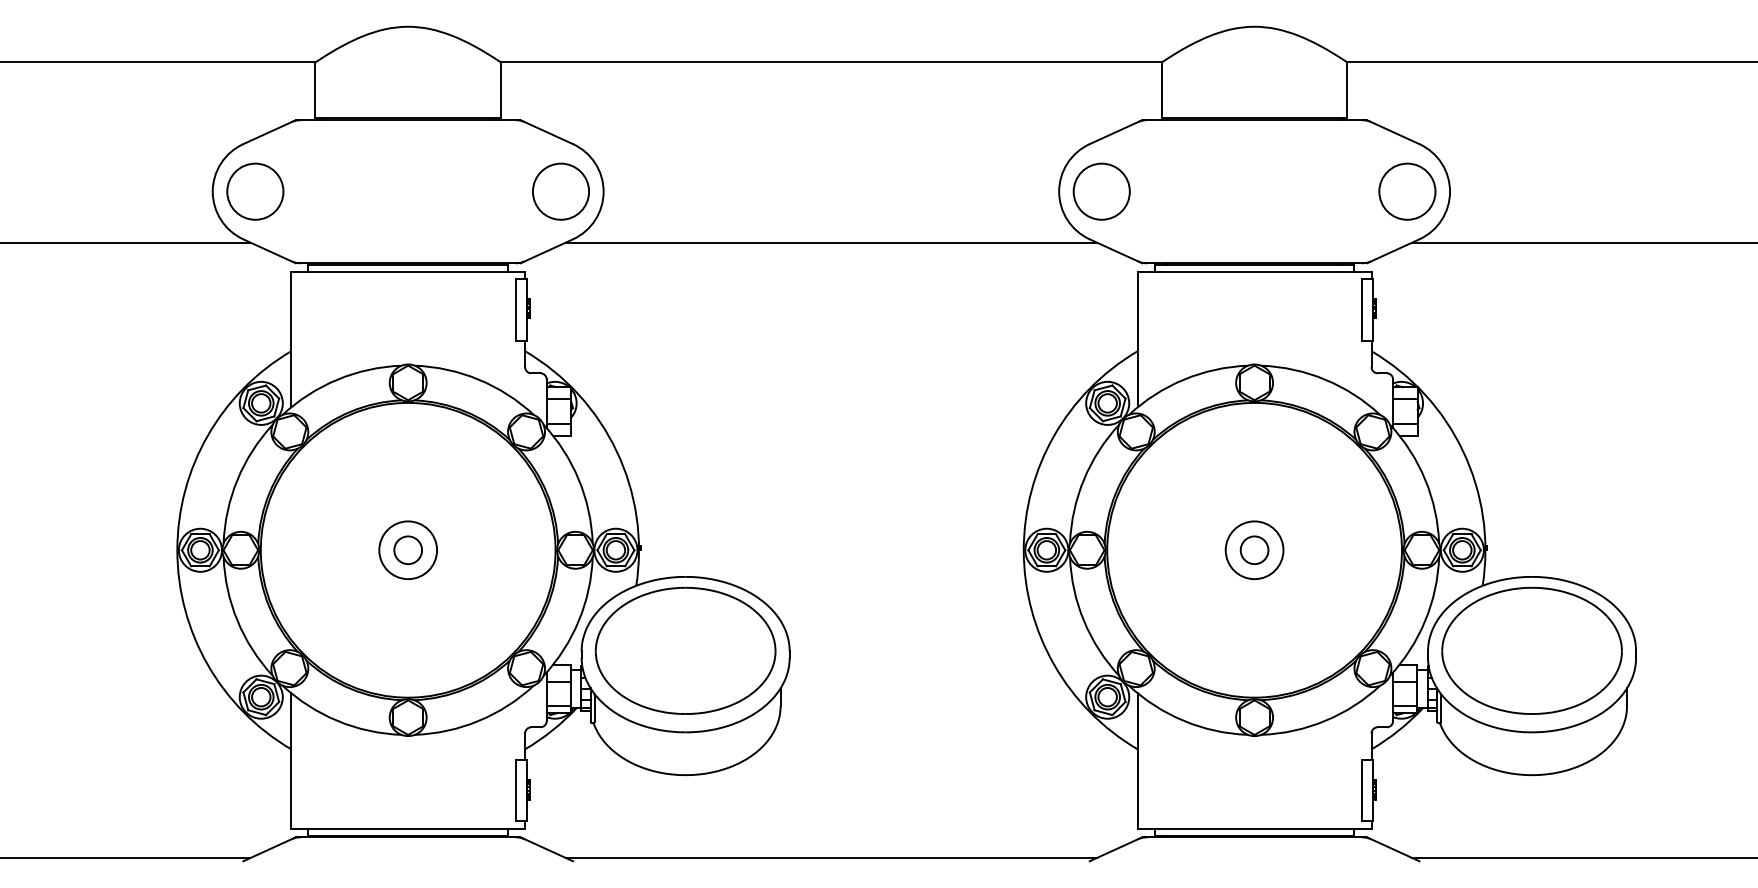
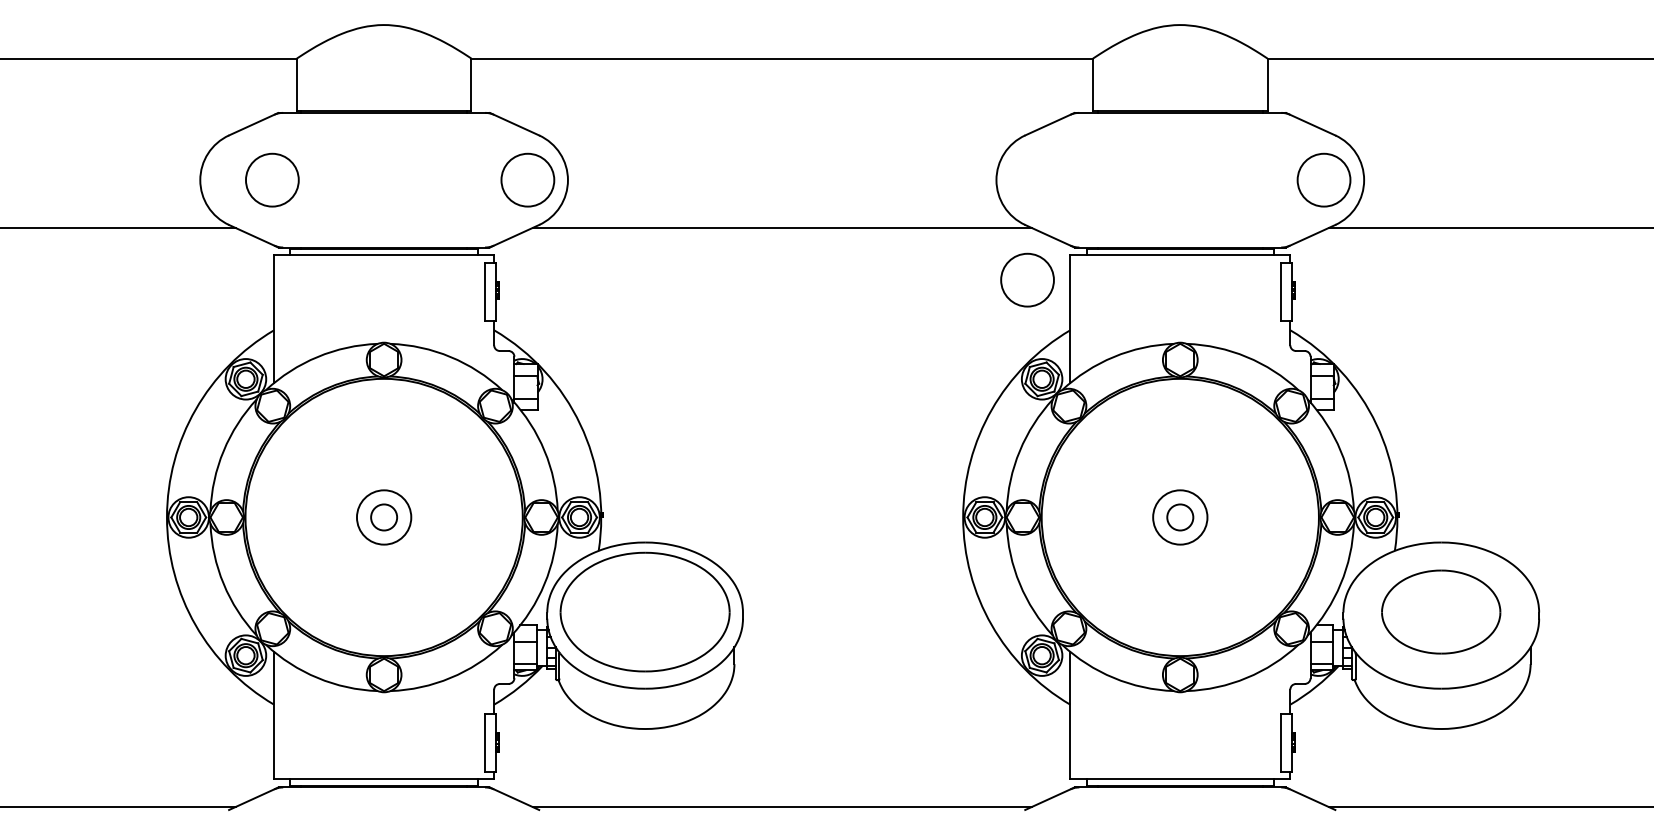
circle: (255, 190) -> (272, 179), moved
circle: (1101, 190) -> (1027, 279), moved
part: (1531, 650) -> (1440, 611), size x0.7

